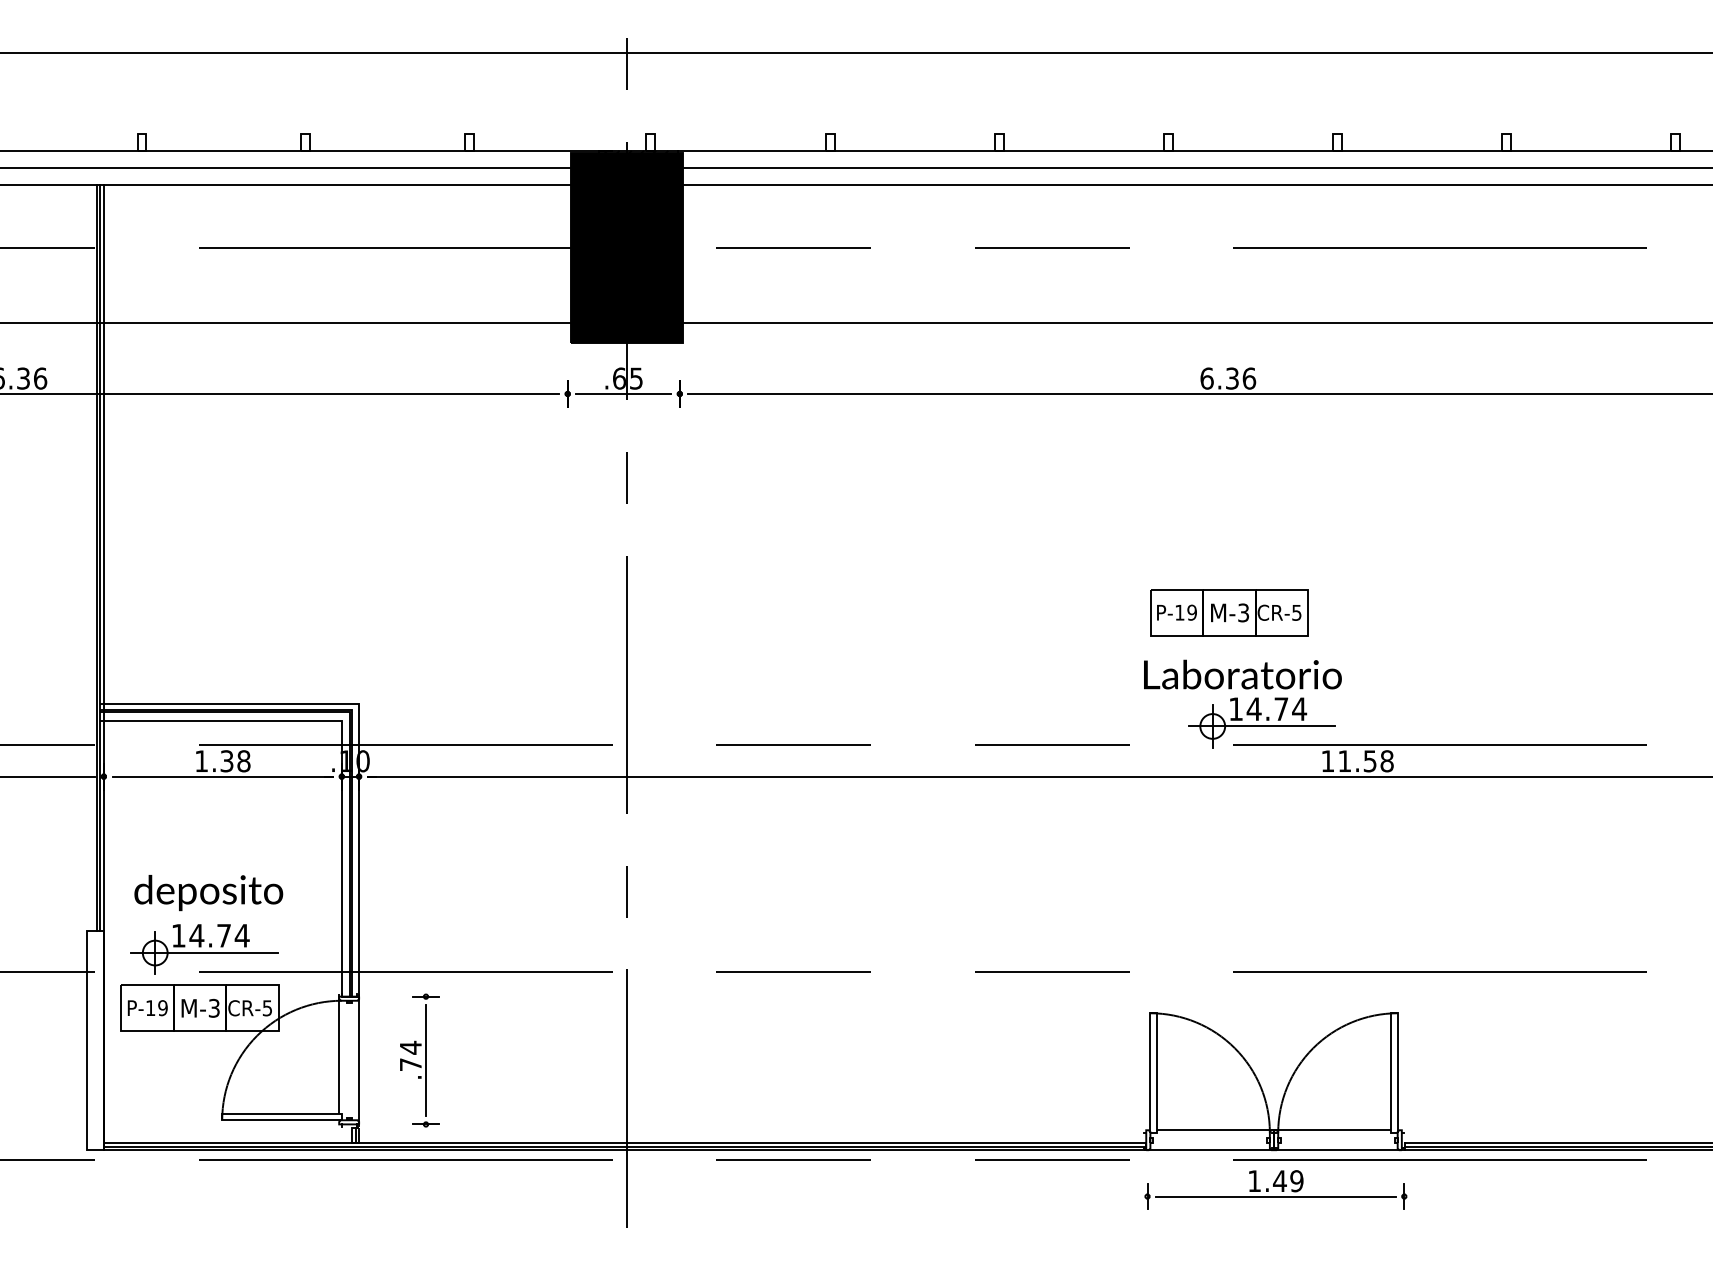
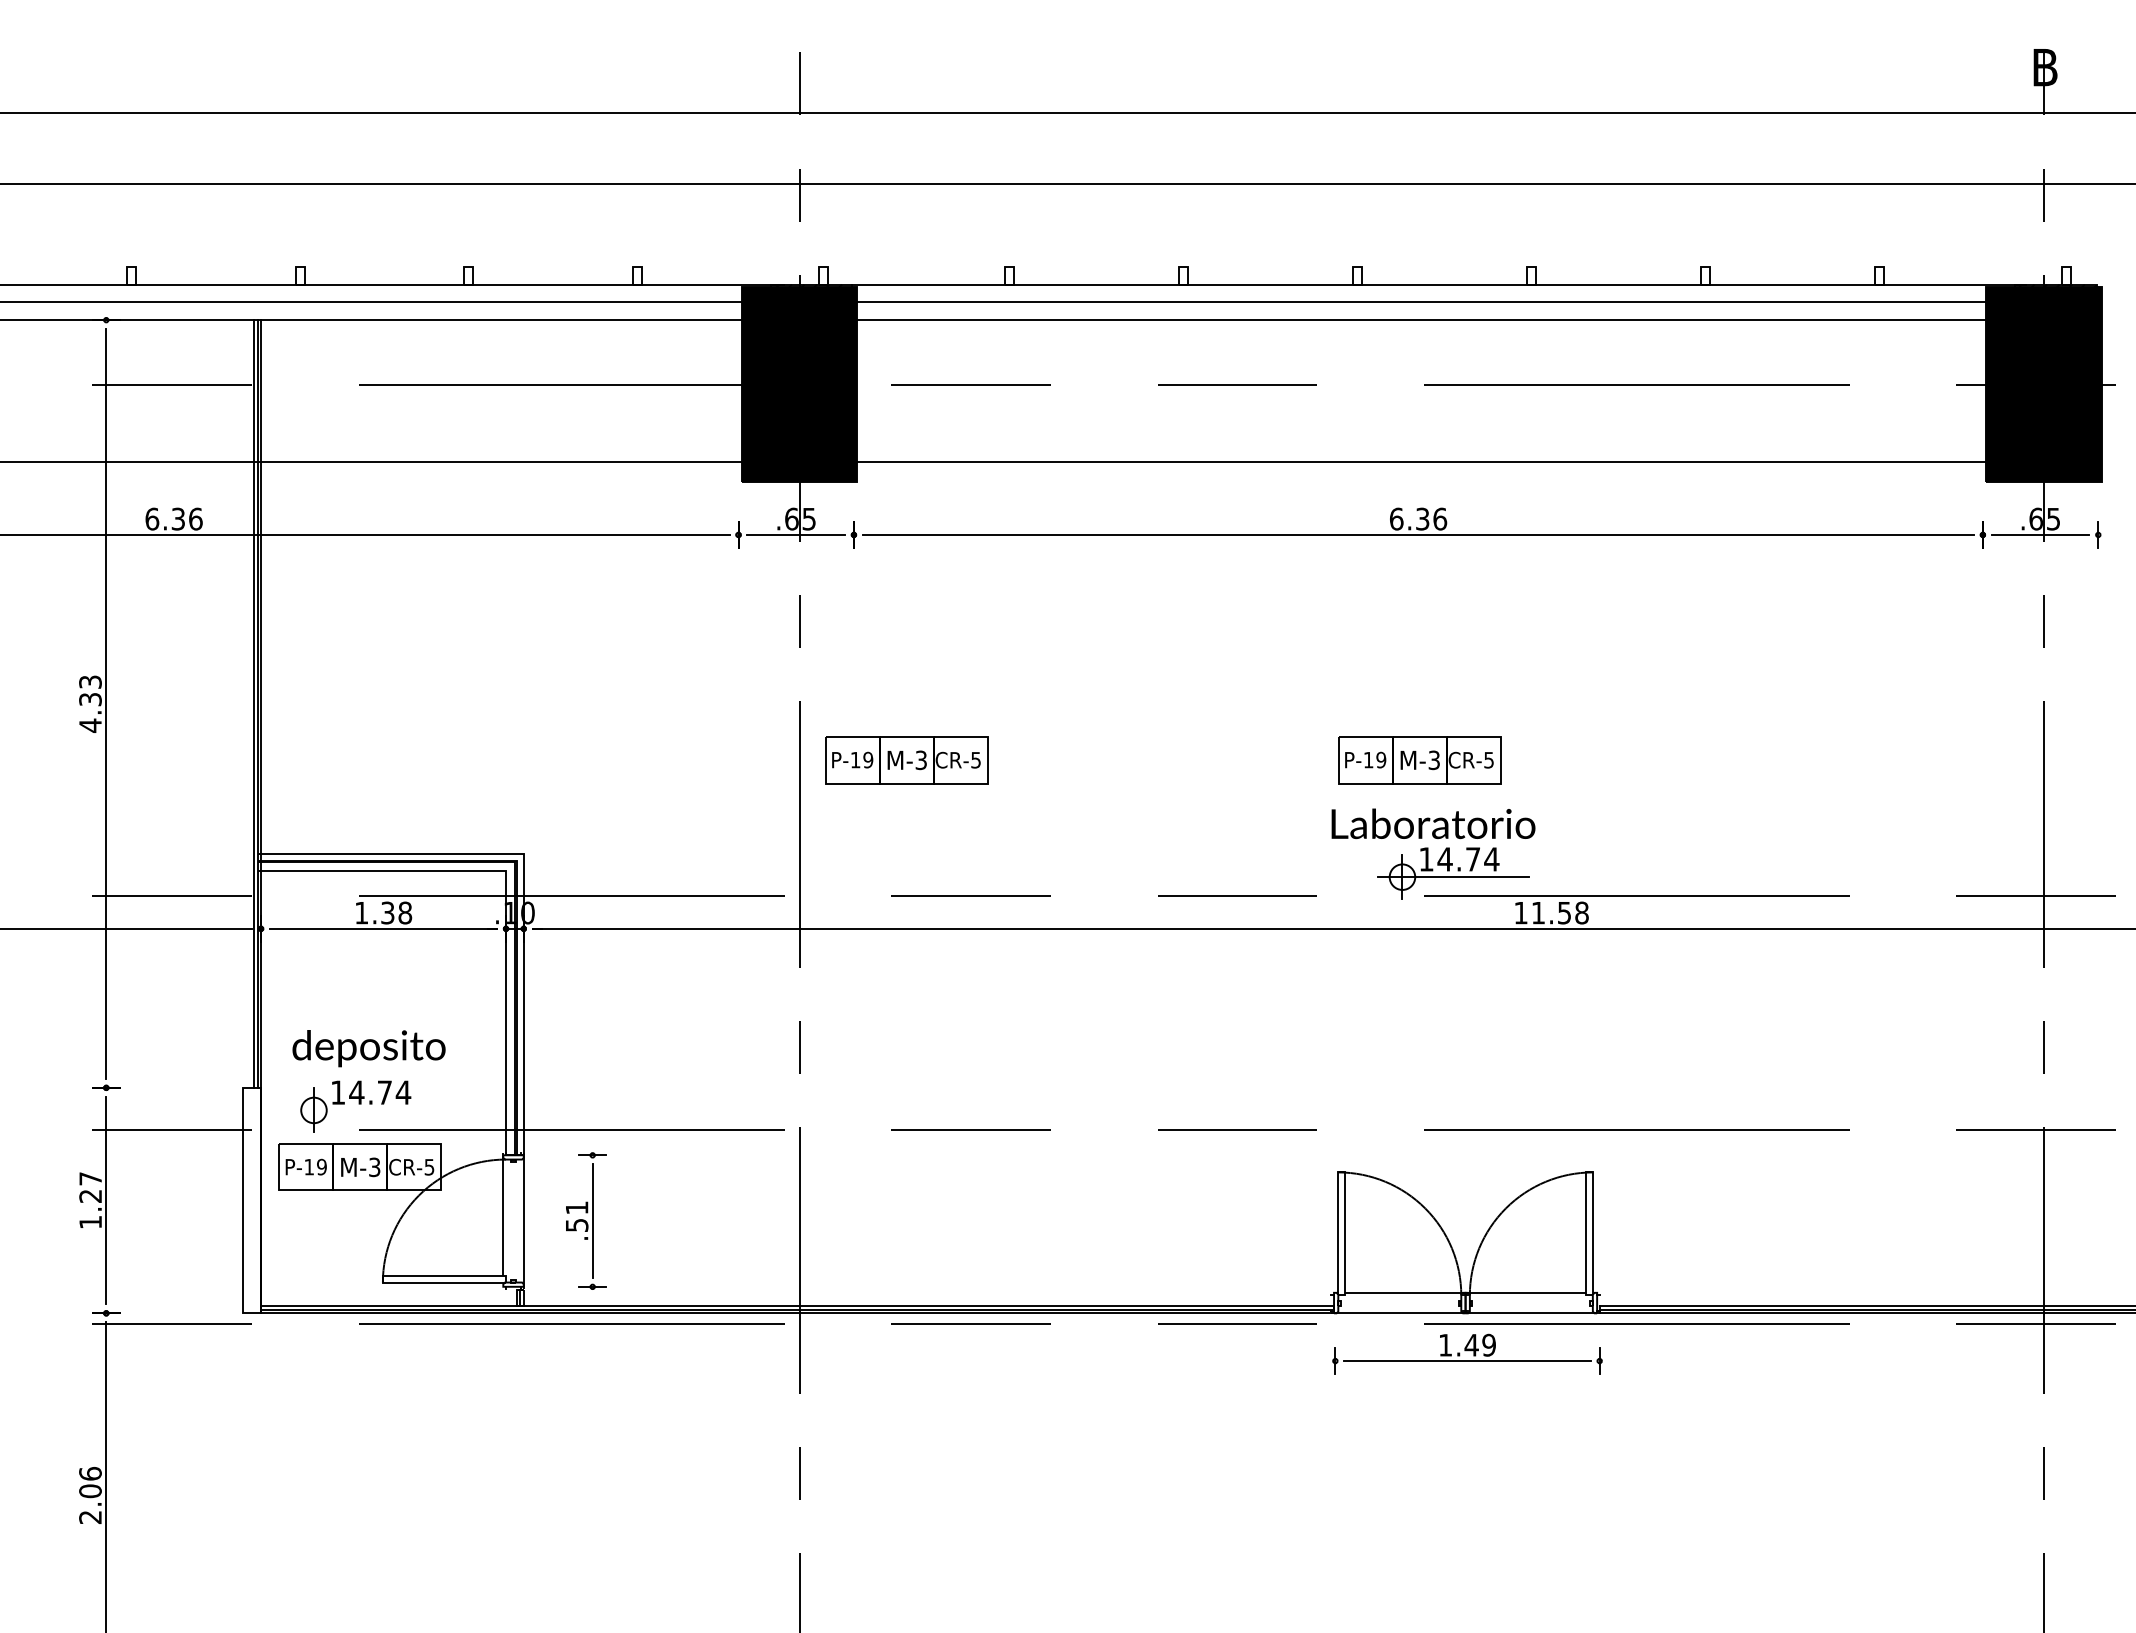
part: (730, 613) -> (906, 760), added
line: (204, 953) -> (364, 1110), removed
text: (411, 1055) -> (577, 1215), .74 -> .51

